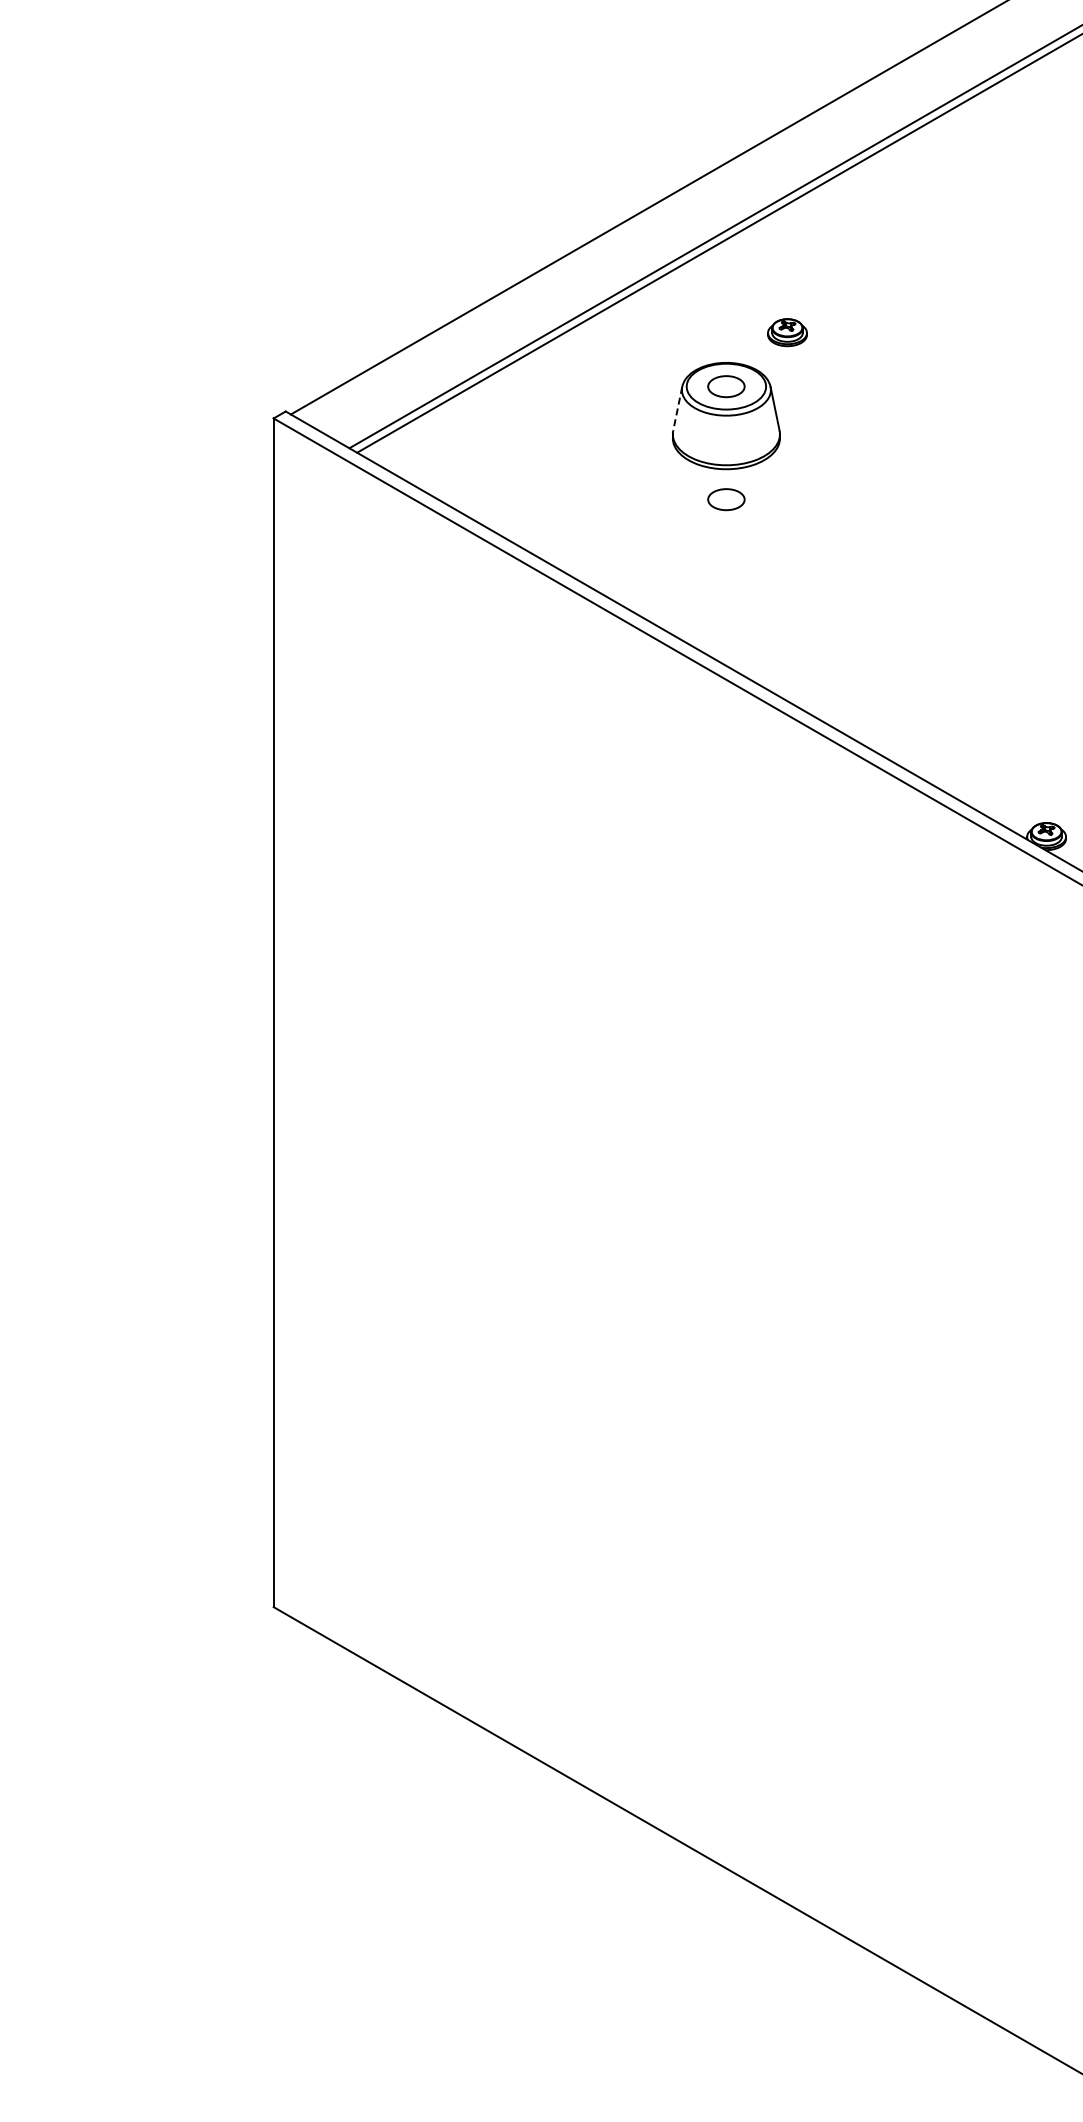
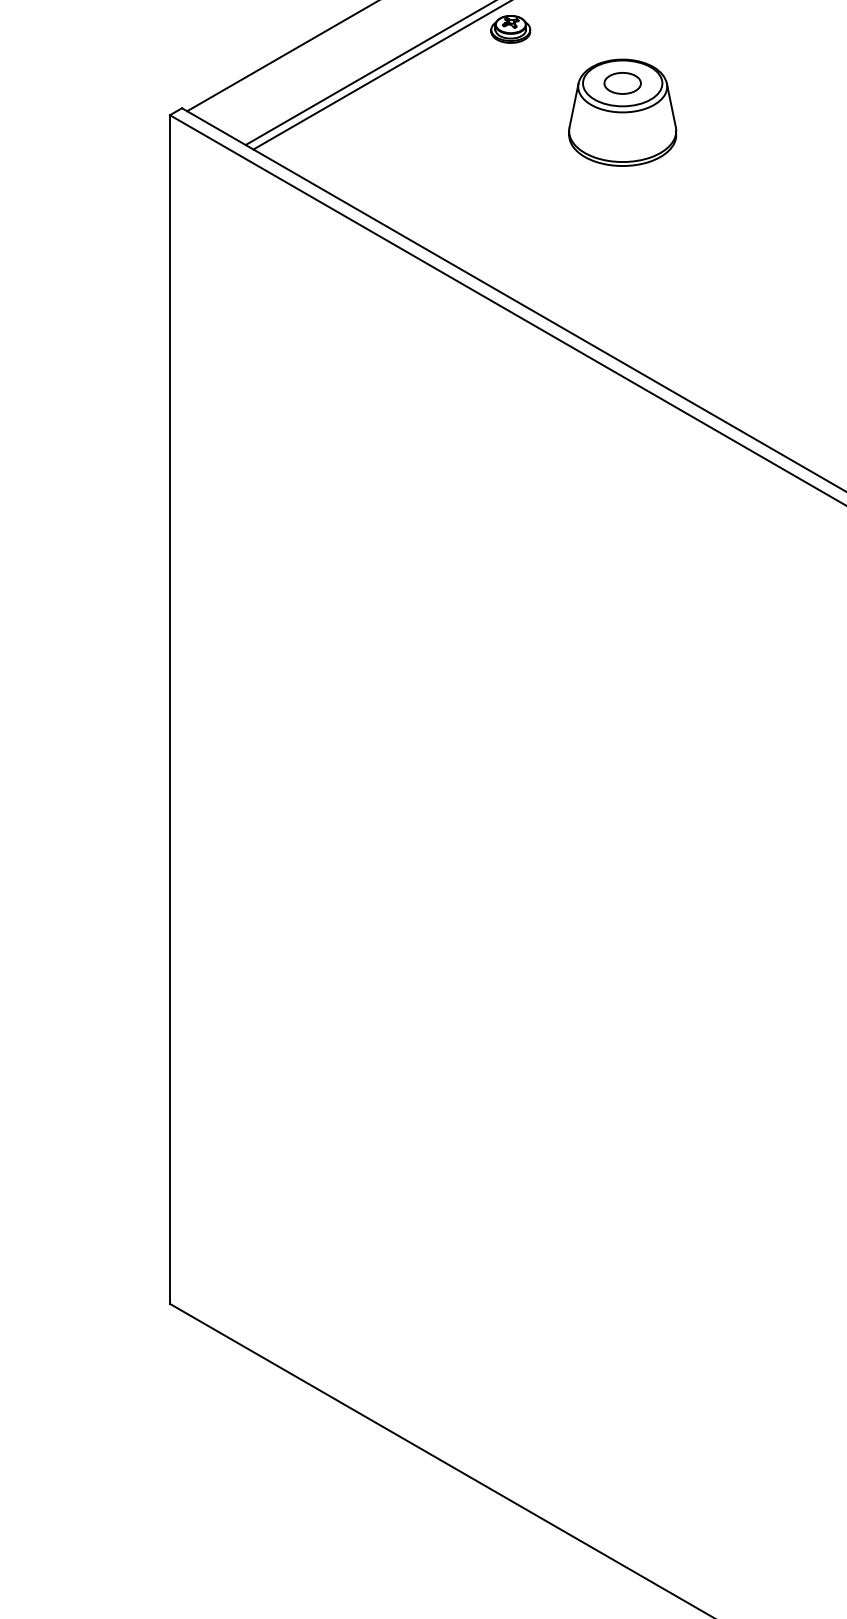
part: (787, 332) -> (510, 29), moved
line: (677, 409) -> (573, 106), dashed -> solid
part: (726, 499) -> (622, 196), removed

